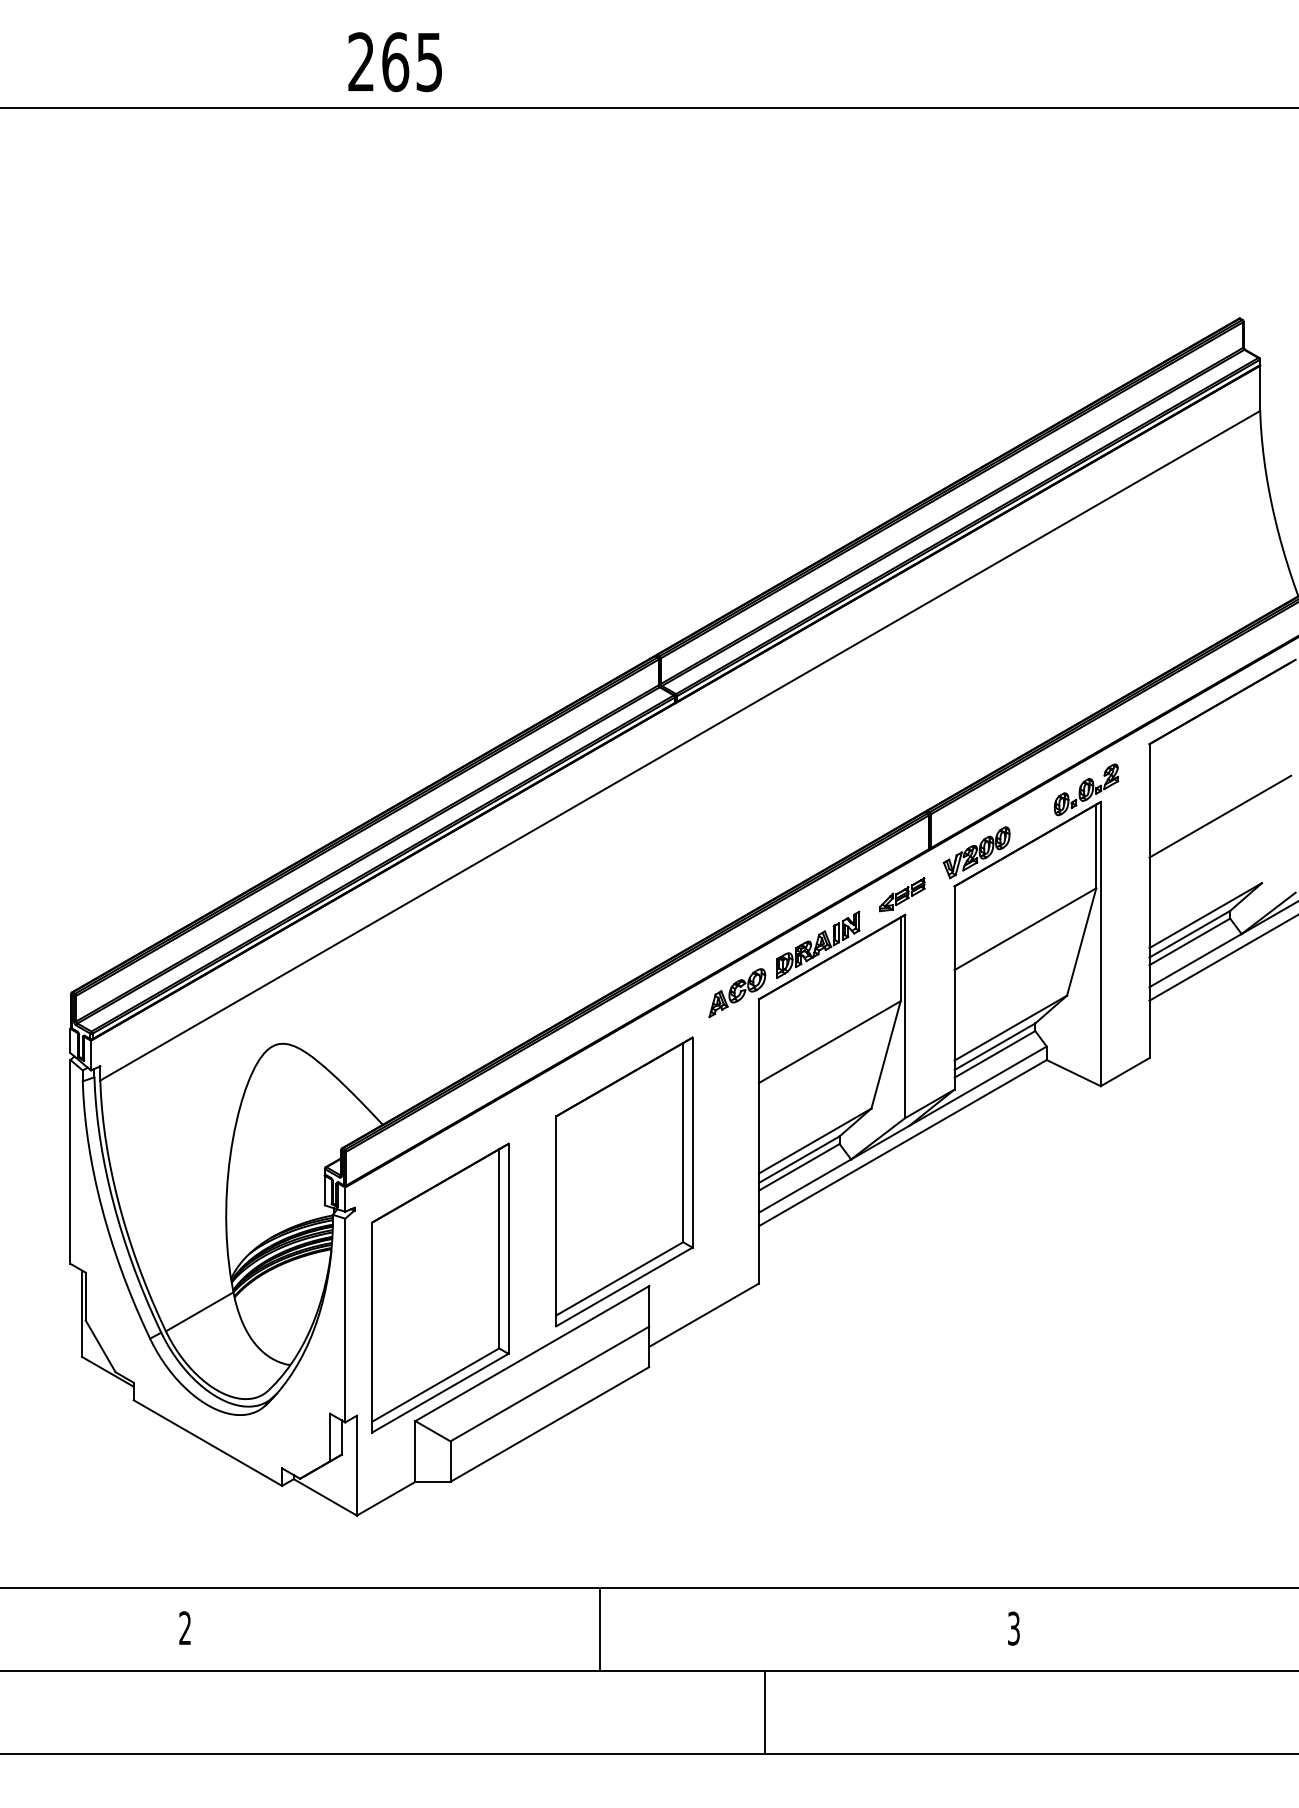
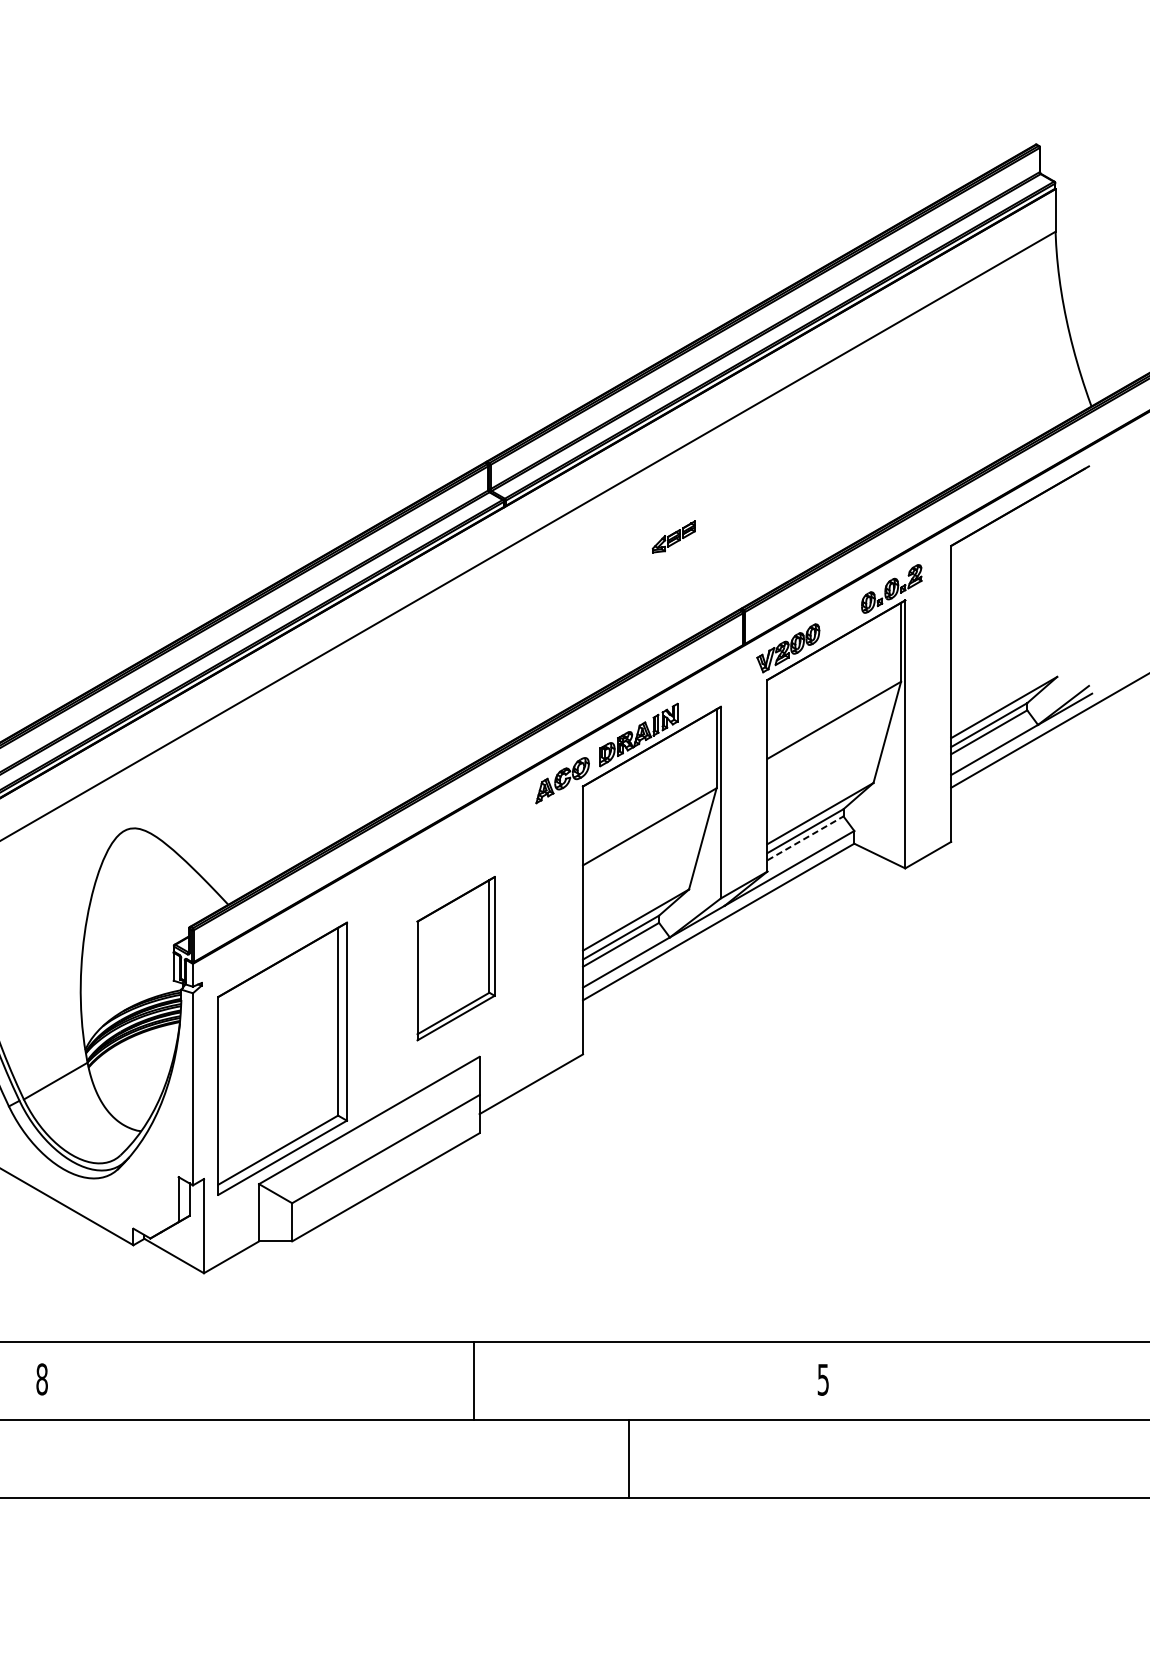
line: (1220, 816) -> (1018, 614), removed
part: (902, 894) -> (674, 536), moved
line: (994, 1054) -> (805, 838), solid -> dashed
part: (624, 1181) -> (456, 958), size x0.6
text: (1013, 1627) -> (822, 1378), 3 -> 5
text: (185, 1628) -> (42, 1379), 2 -> 8
line: (599, 1629) -> (474, 1380), moved
line: (765, 1712) -> (629, 1458), moved

